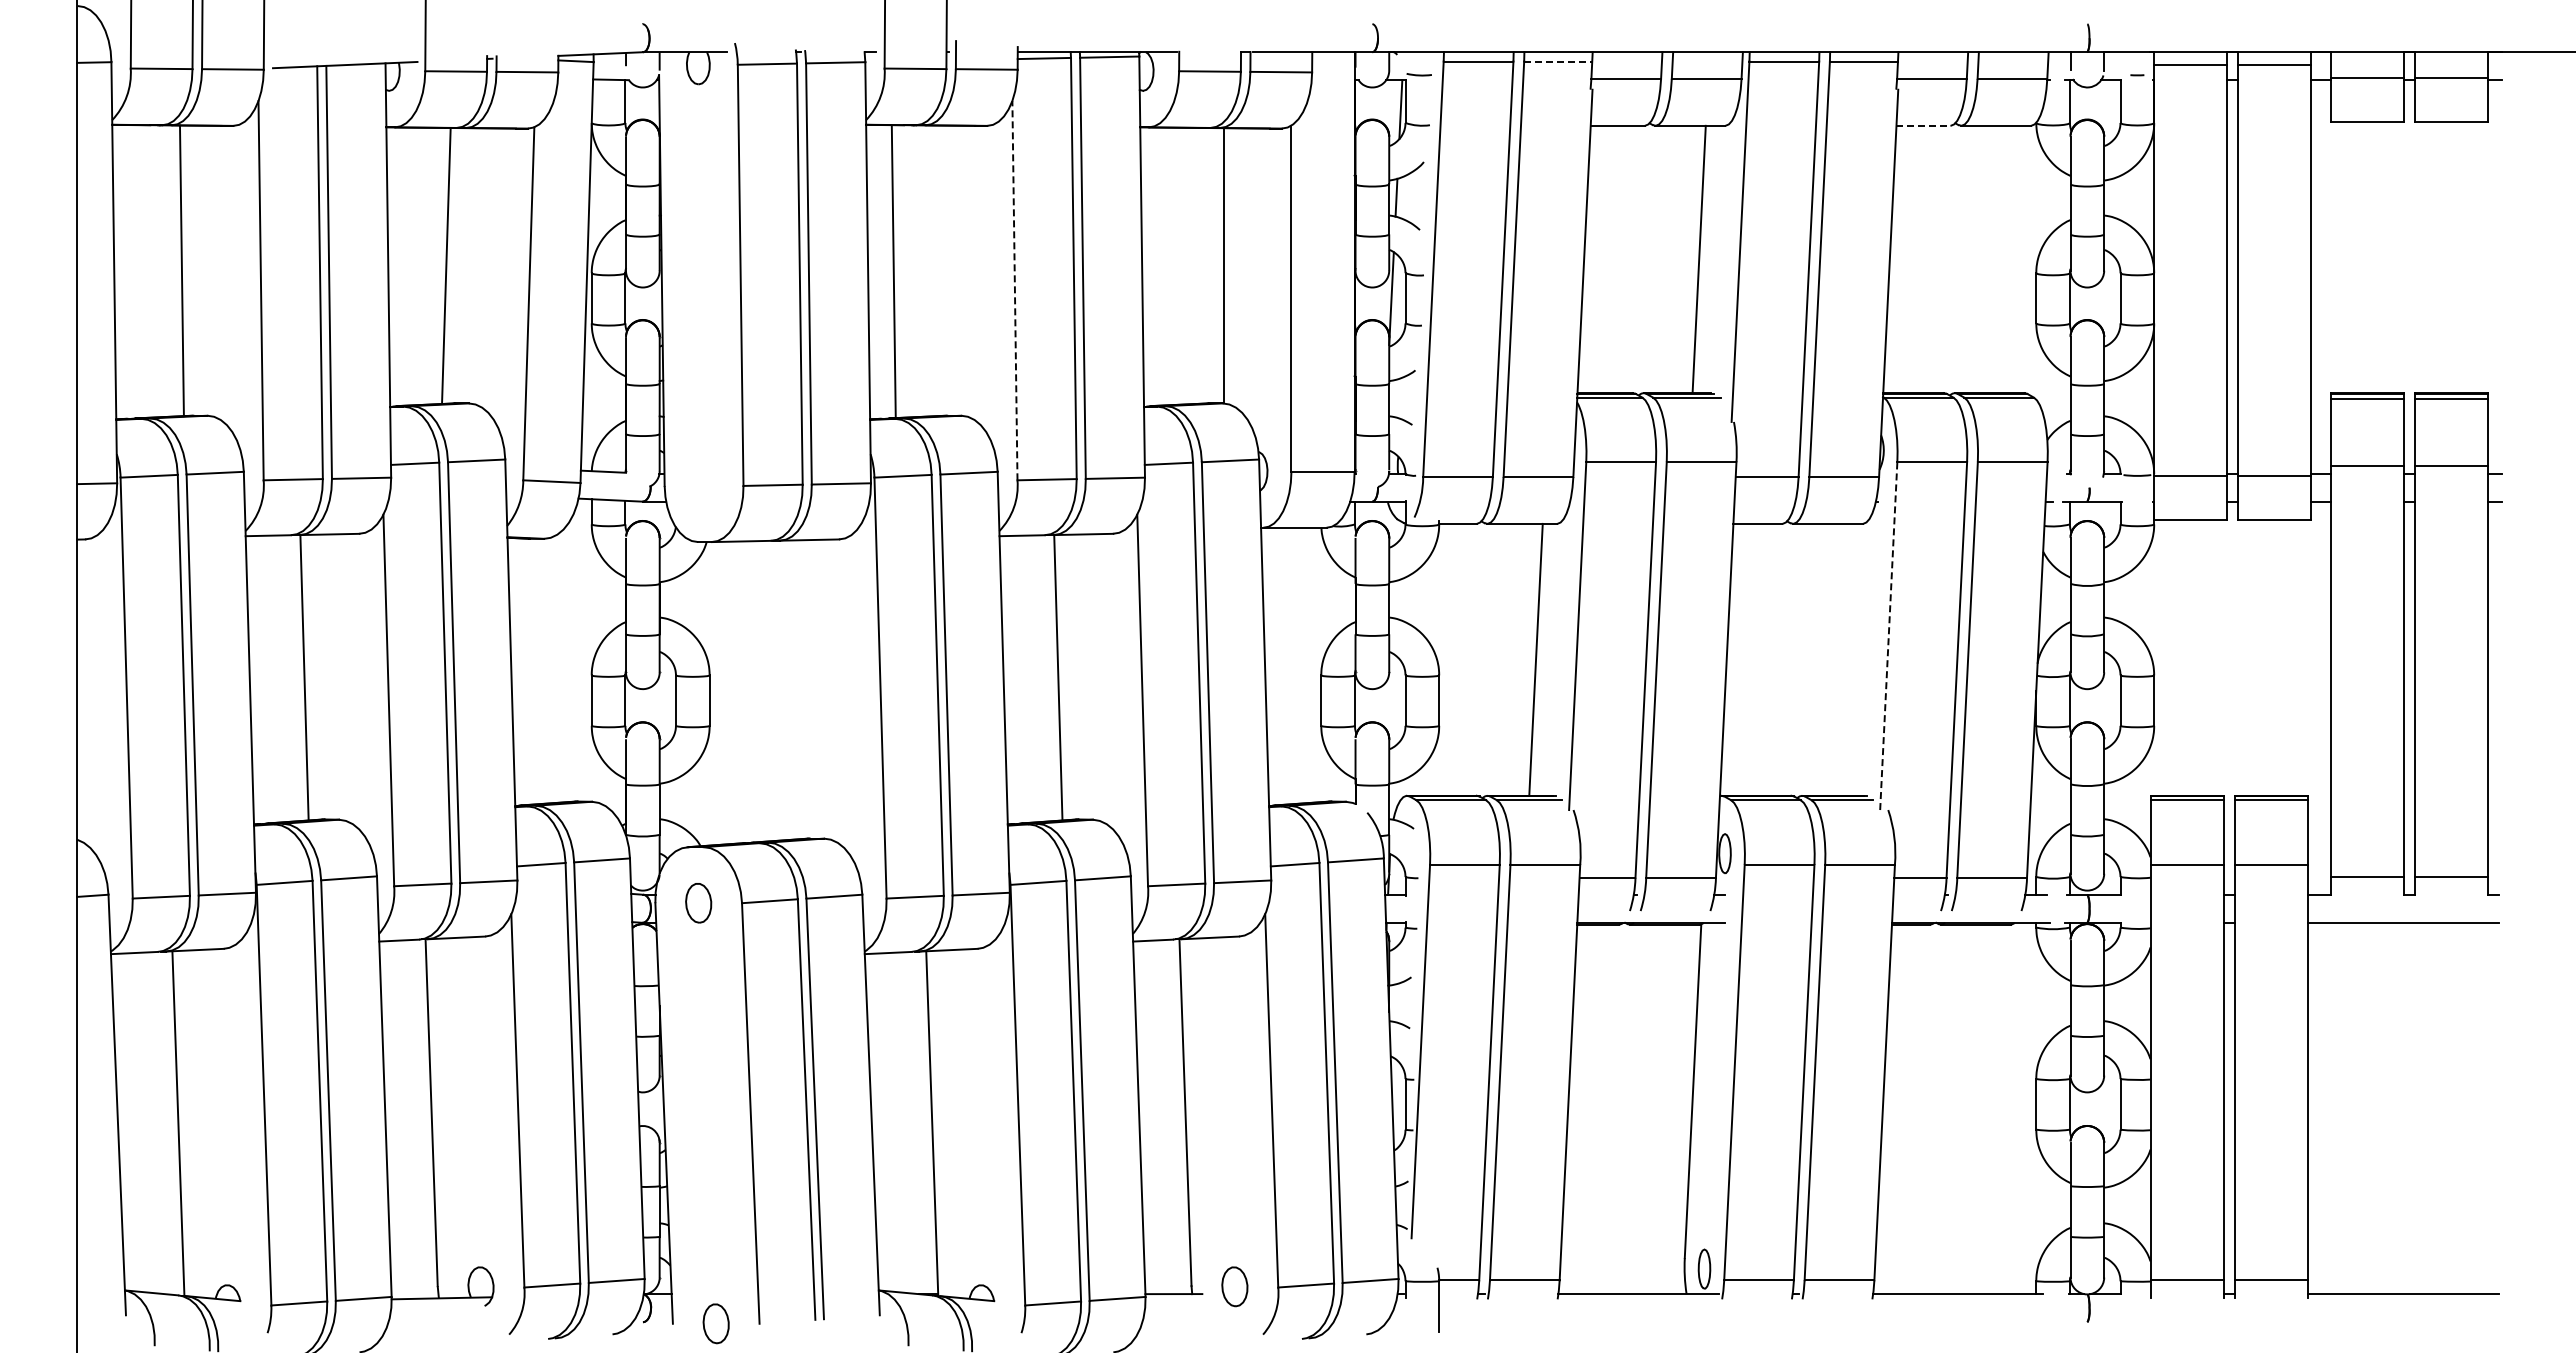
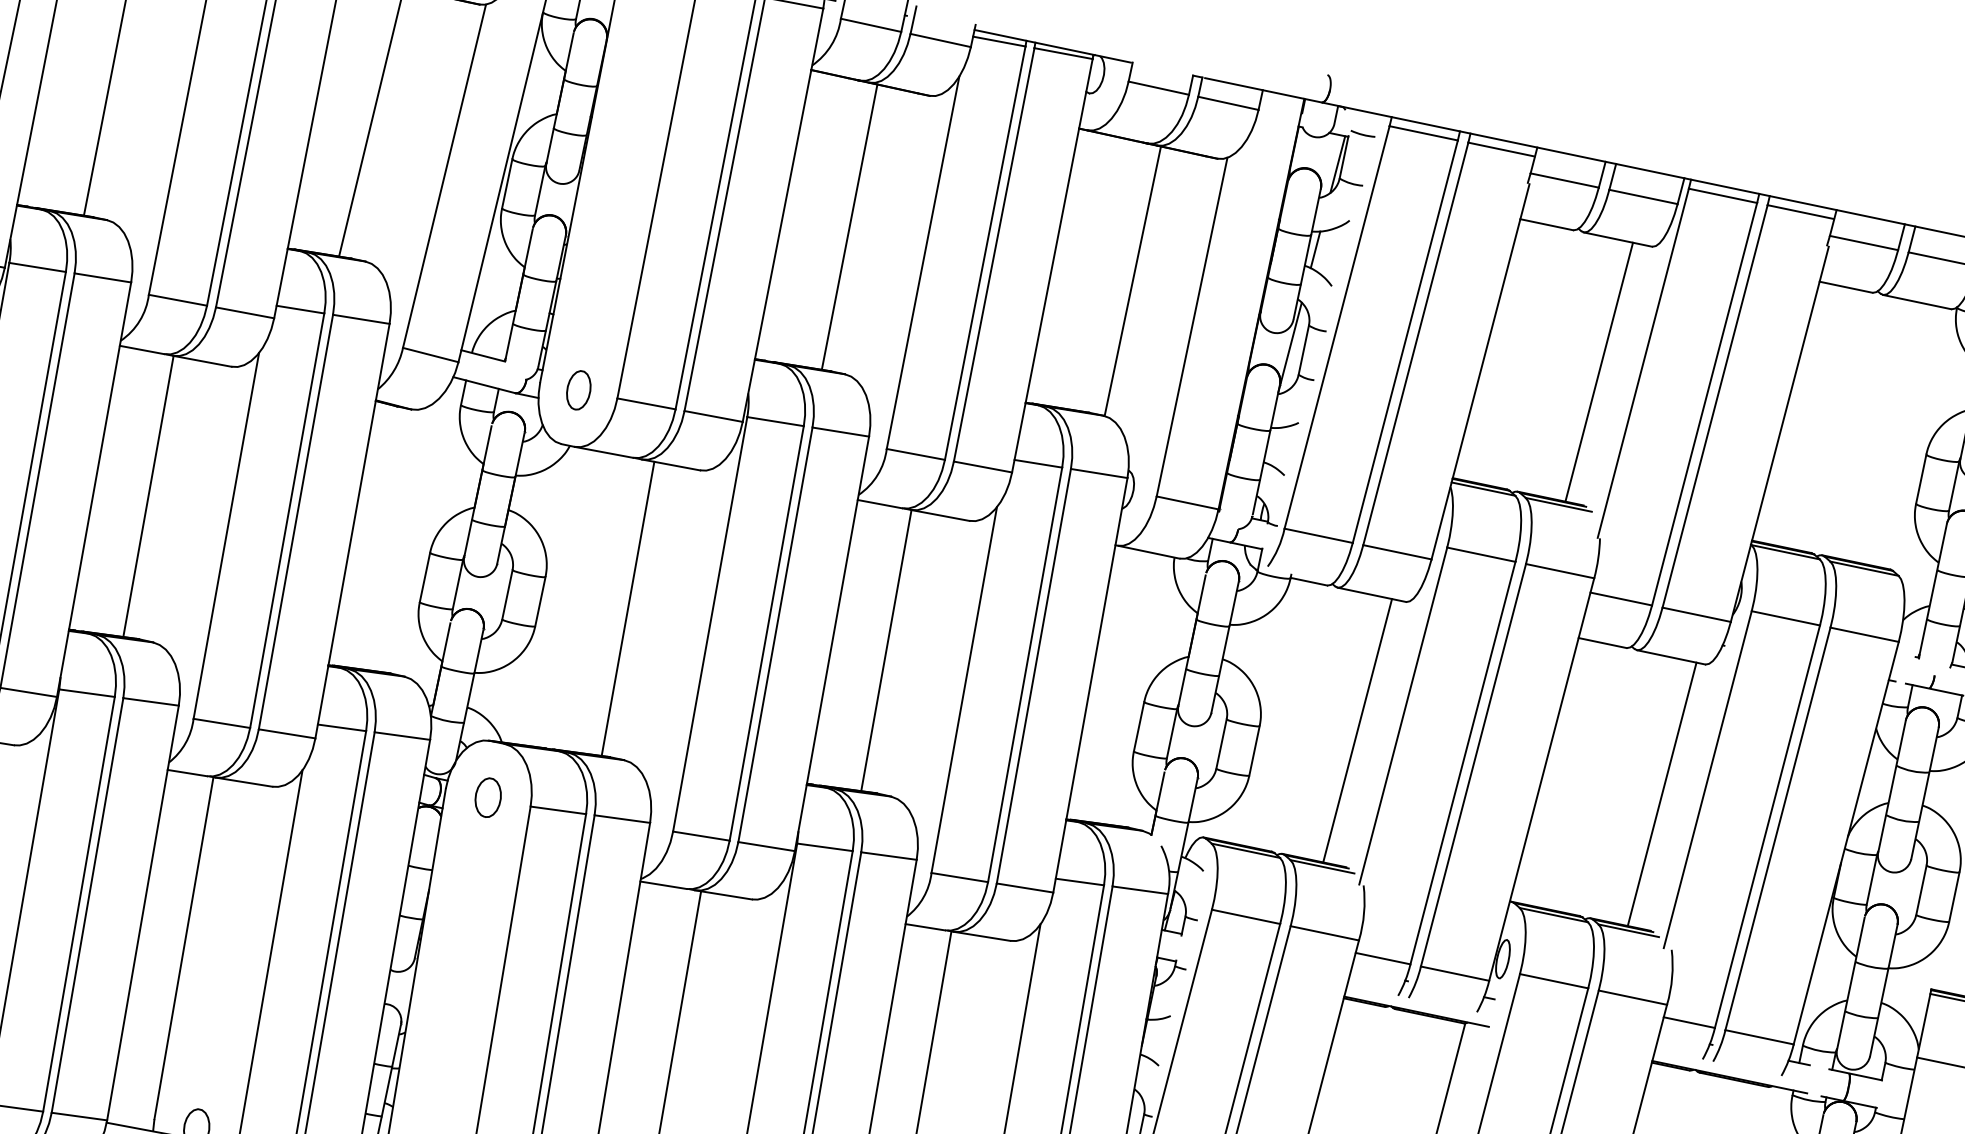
line: (1558, 61) -> (1501, 149), dashed -> solid
line: (1923, 125) -> (1846, 286), dashed -> solid
line: (893, 271) -> (849, 226), moved
line: (1014, 290) -> (922, 262), dashed -> solid
part: (703, 485) -> (578, 389), added
line: (1888, 635) -> (1707, 778), dashed -> solid
line: (1846, 659) -> (1661, 793), added
line: (796, 689) -> (627, 608), added

